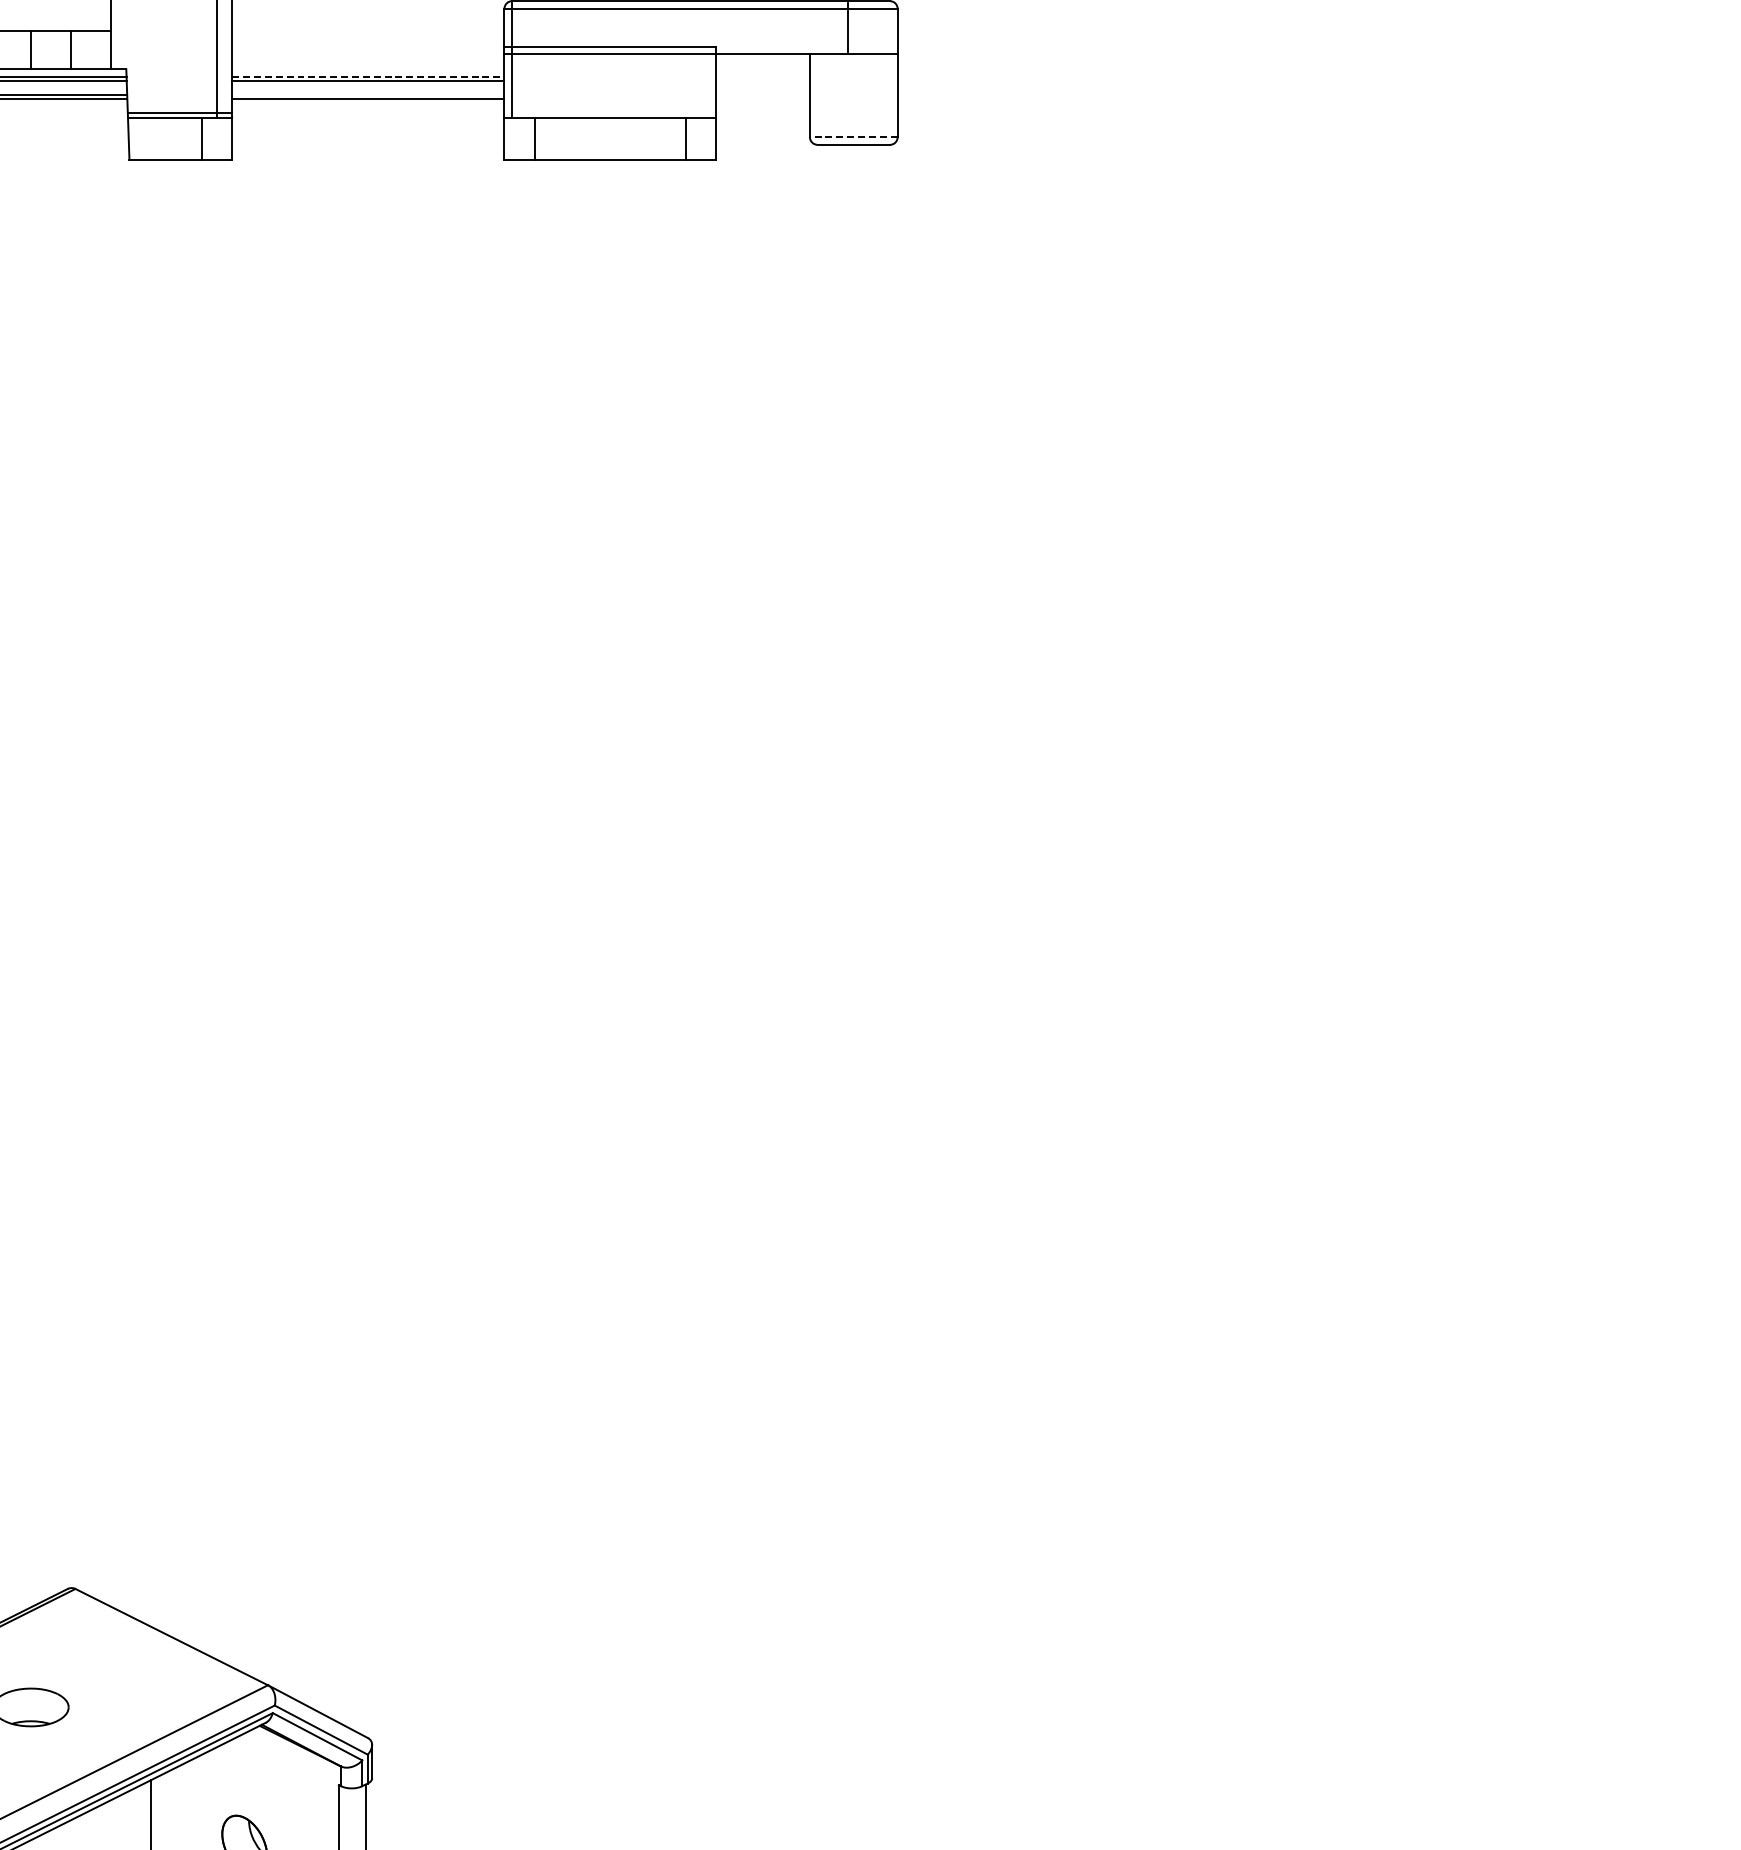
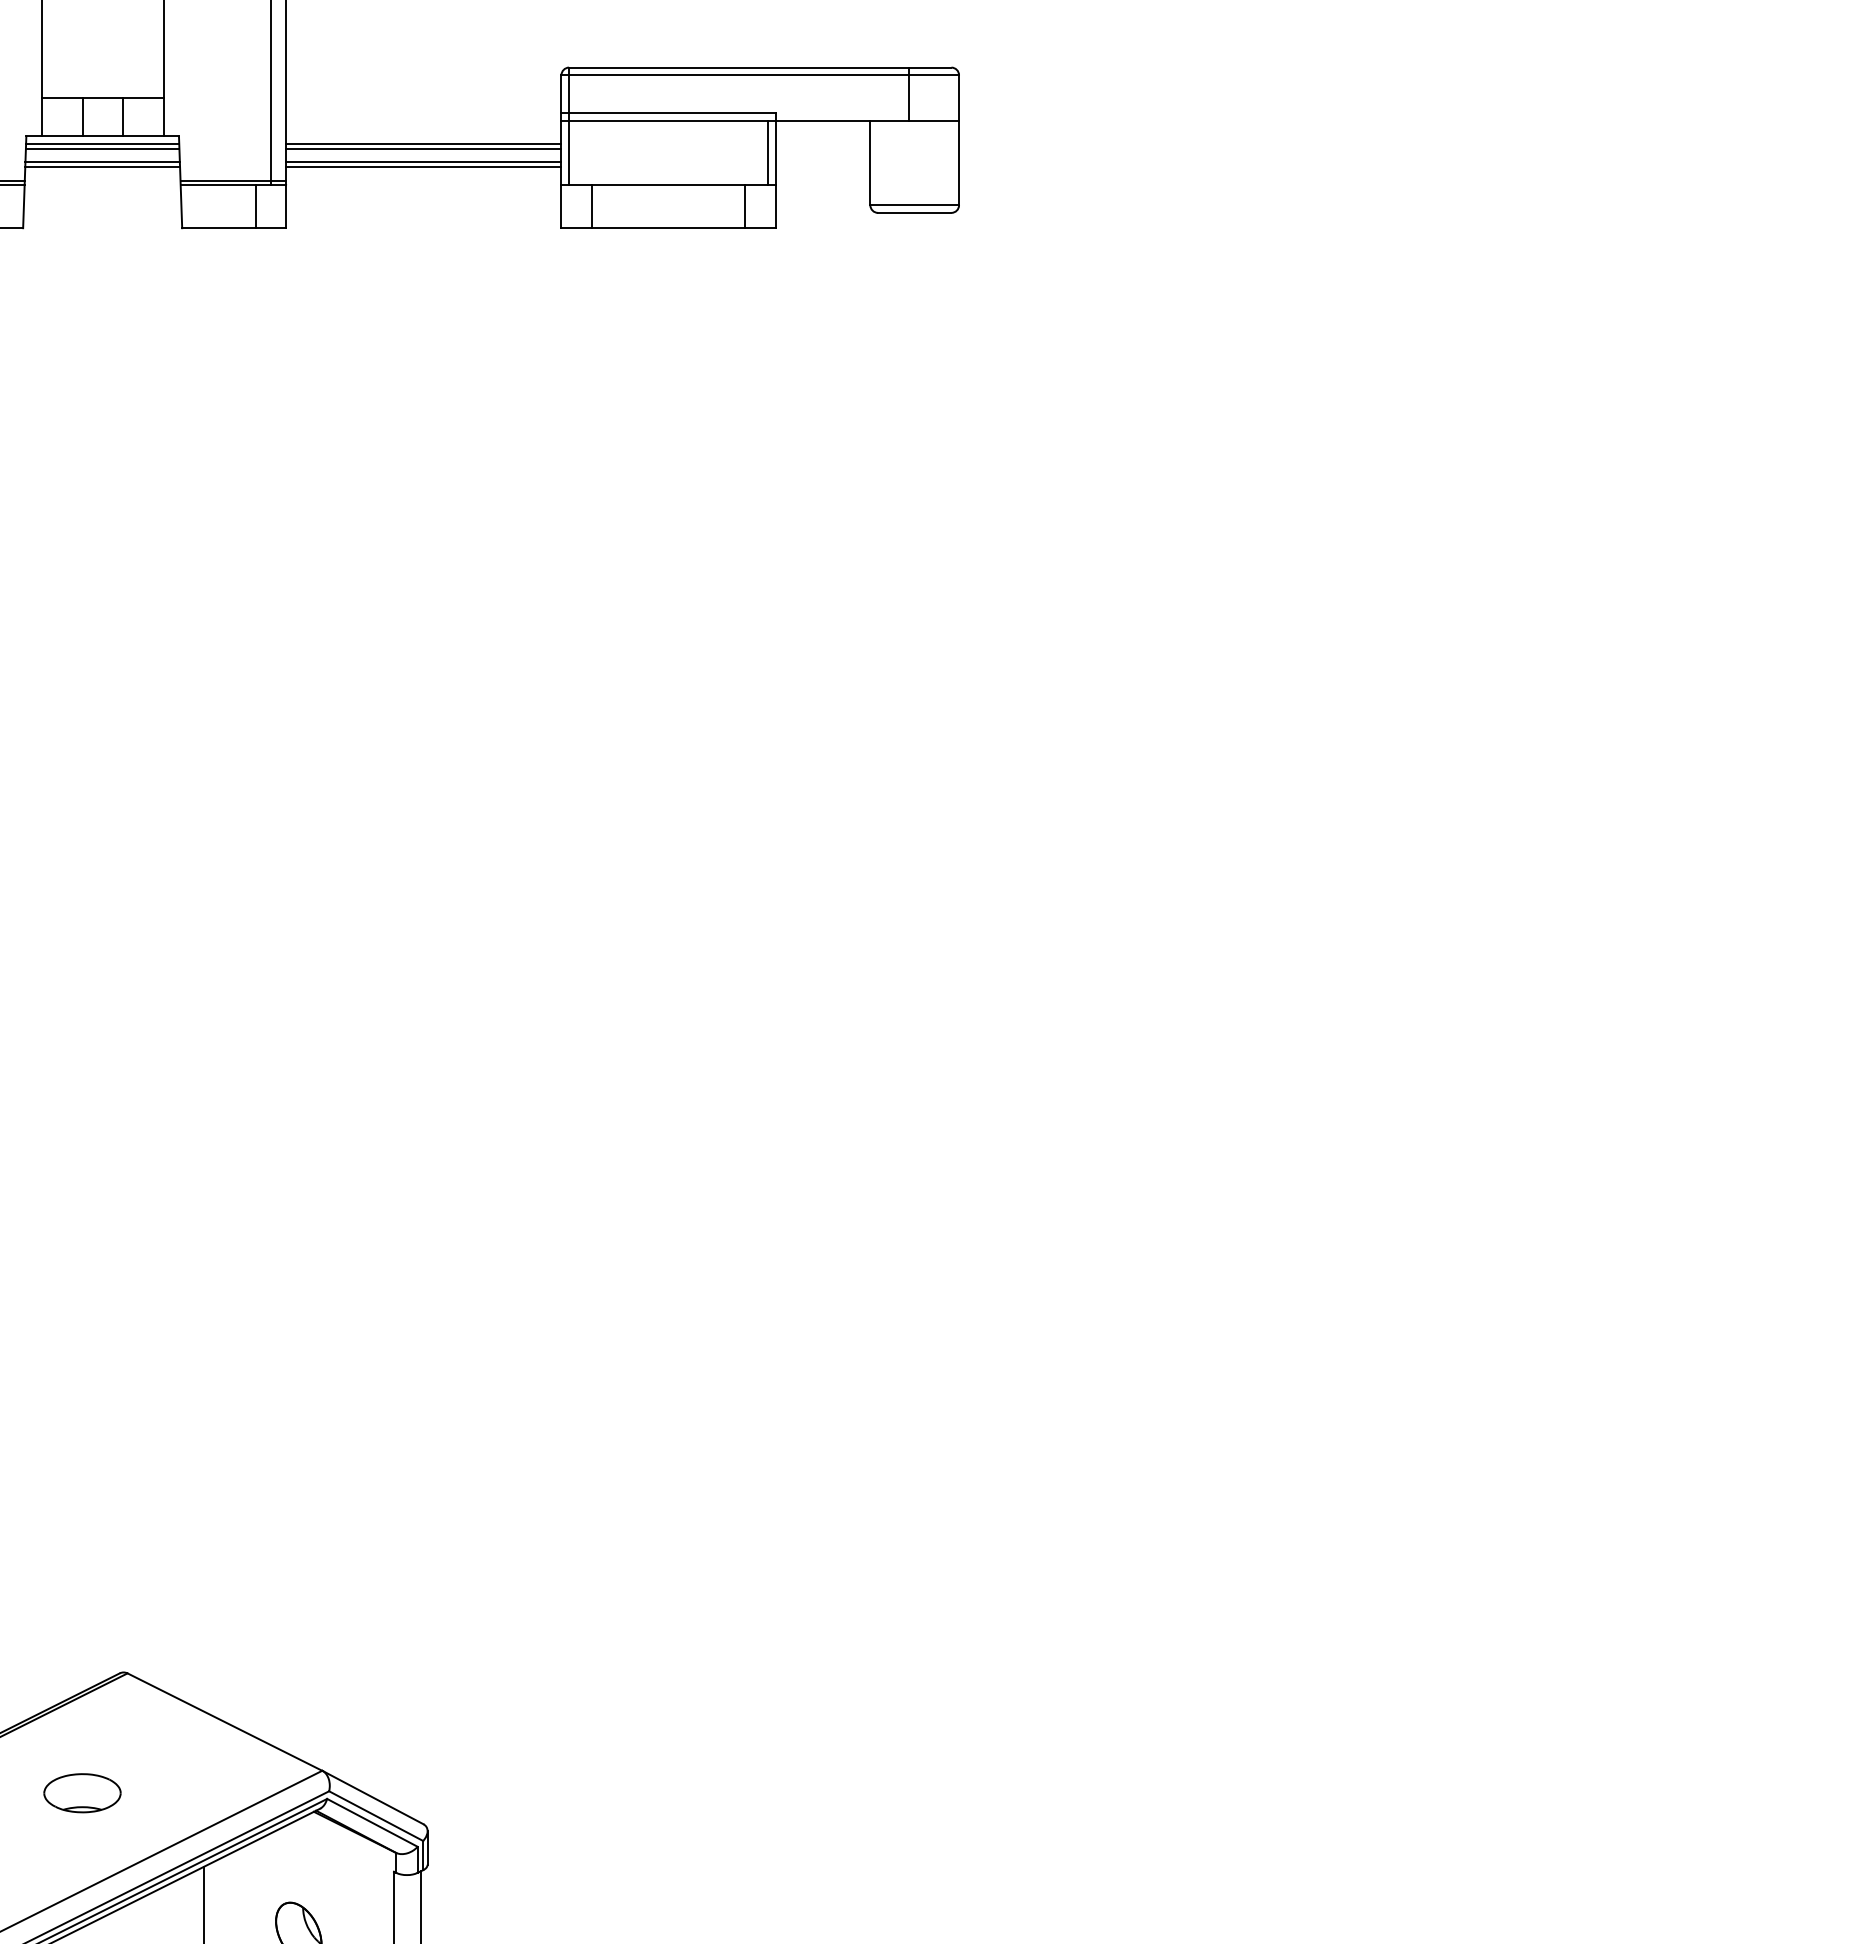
line: (368, 77) -> (423, 144), dashed -> solid
line: (708, 86) -> (767, 153), added
line: (368, 94) -> (423, 162), added
line: (853, 137) -> (914, 205), dashed -> solid

